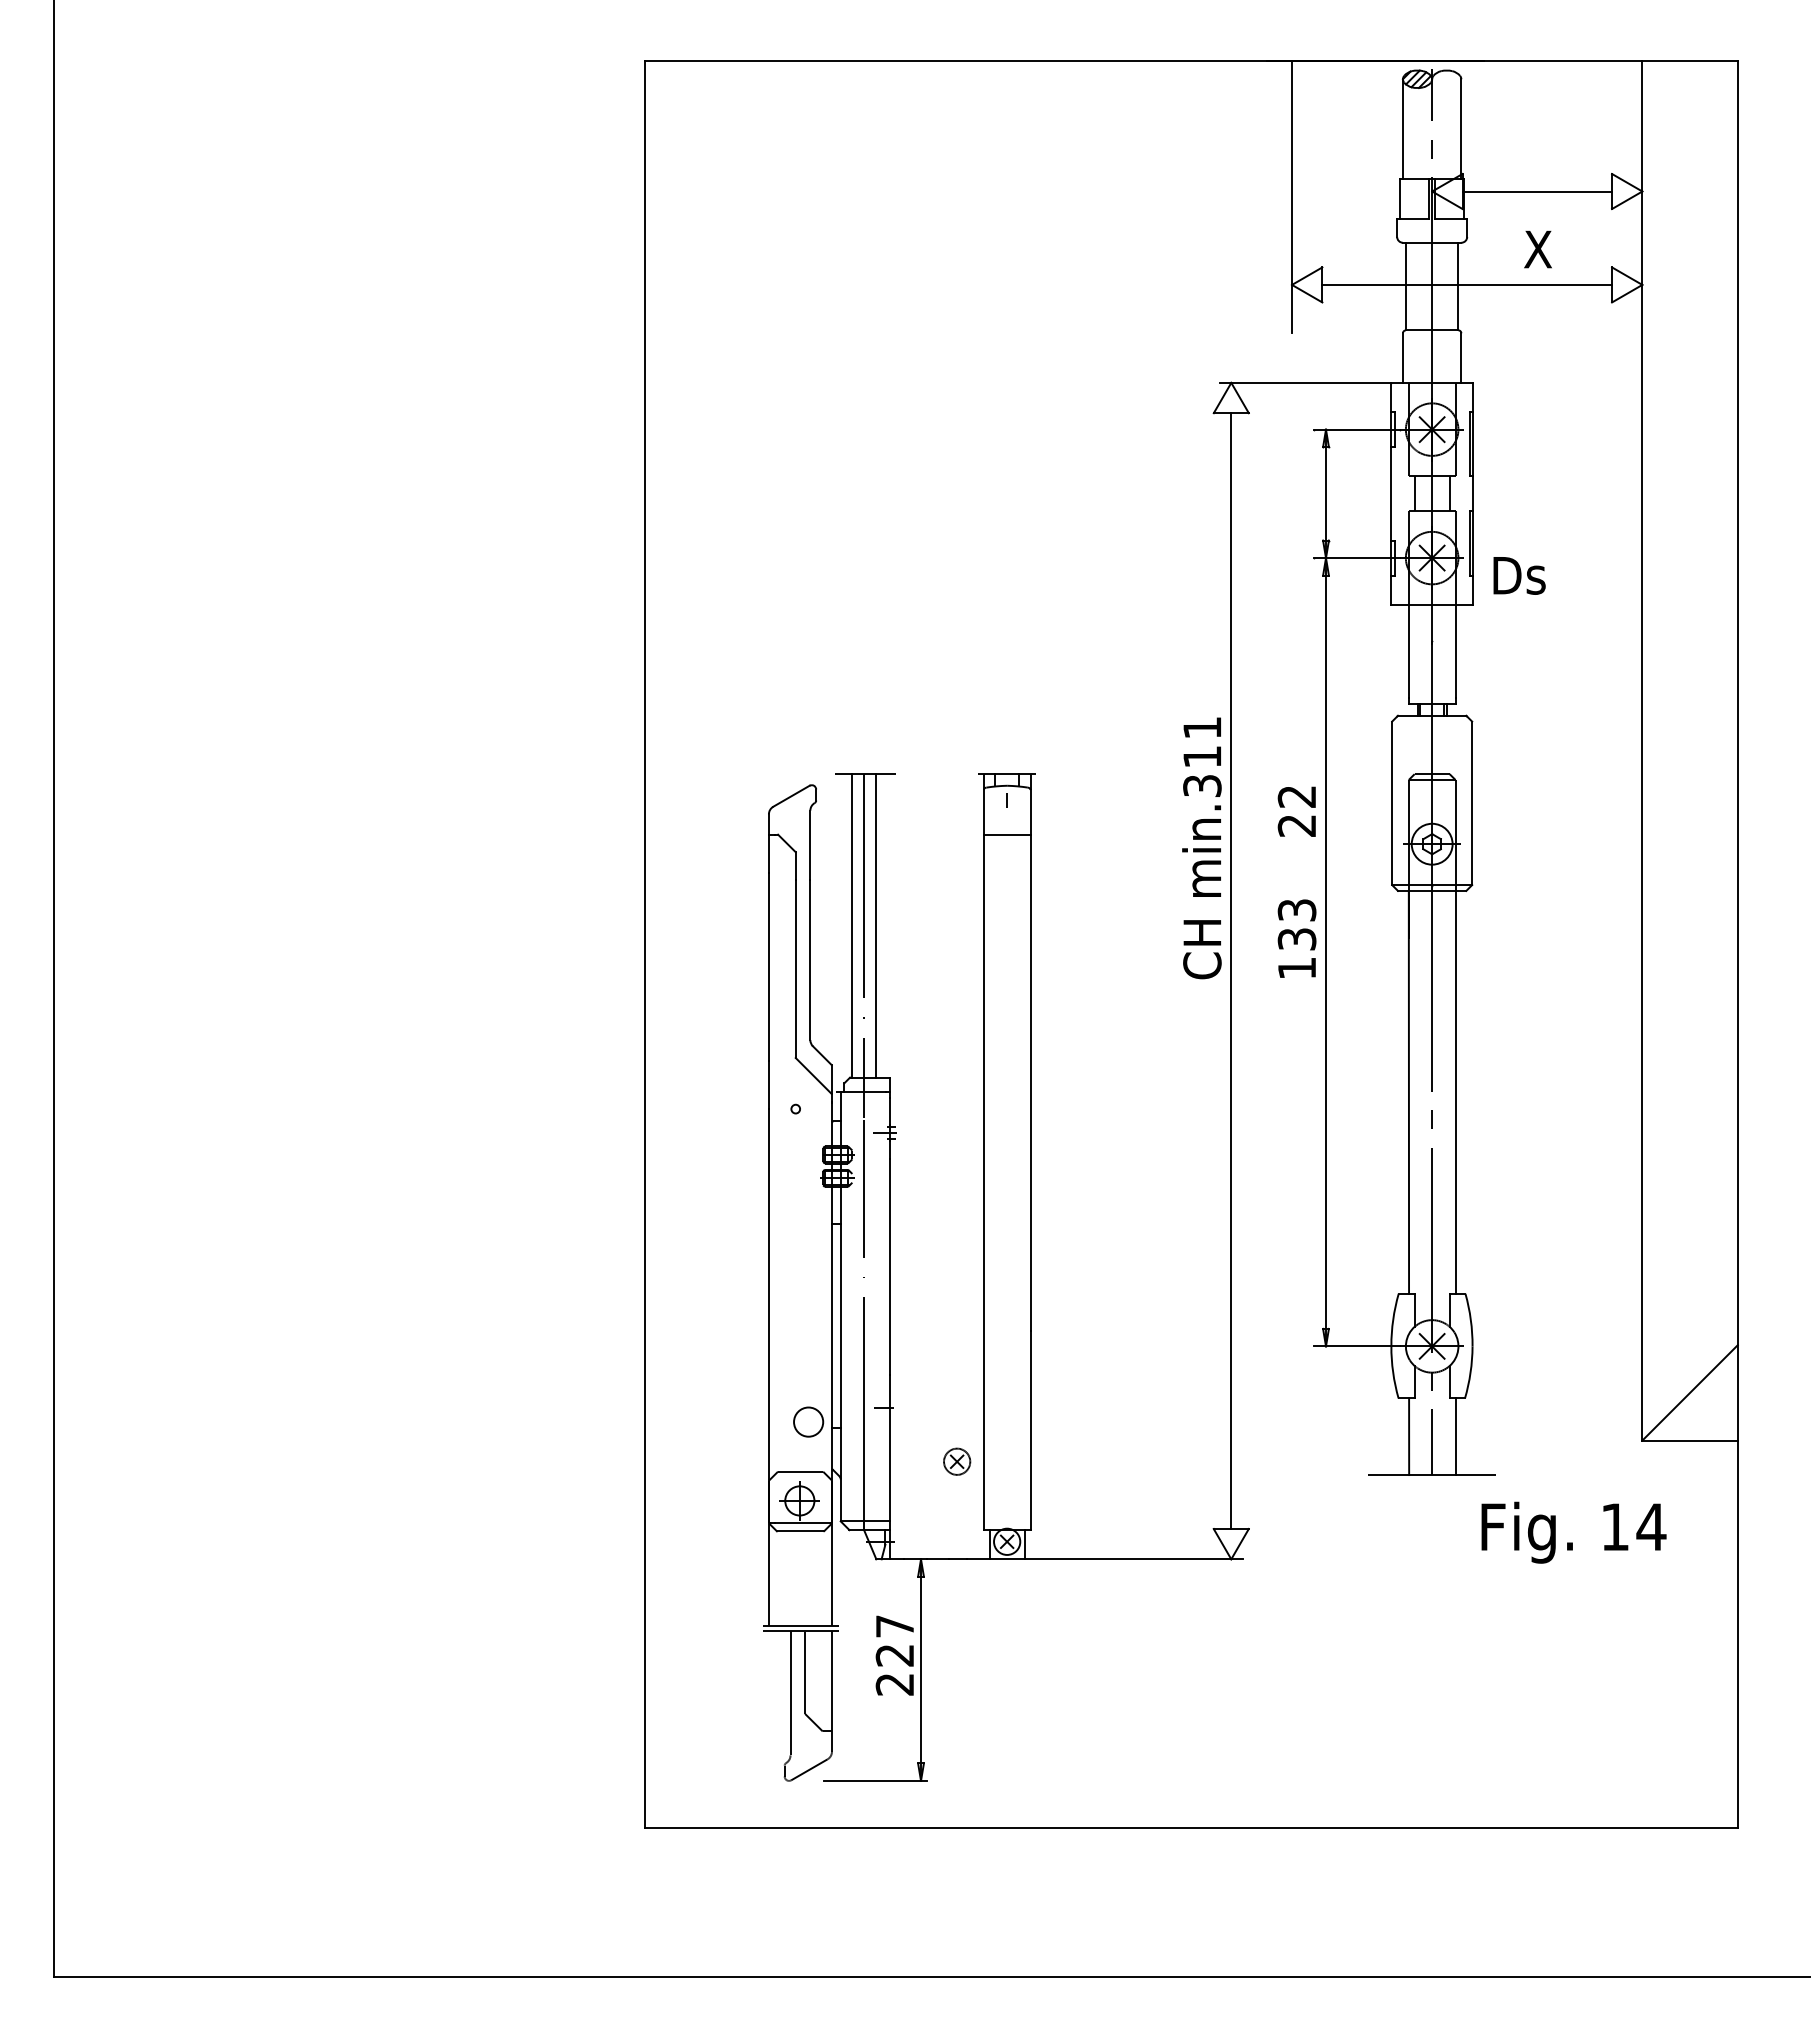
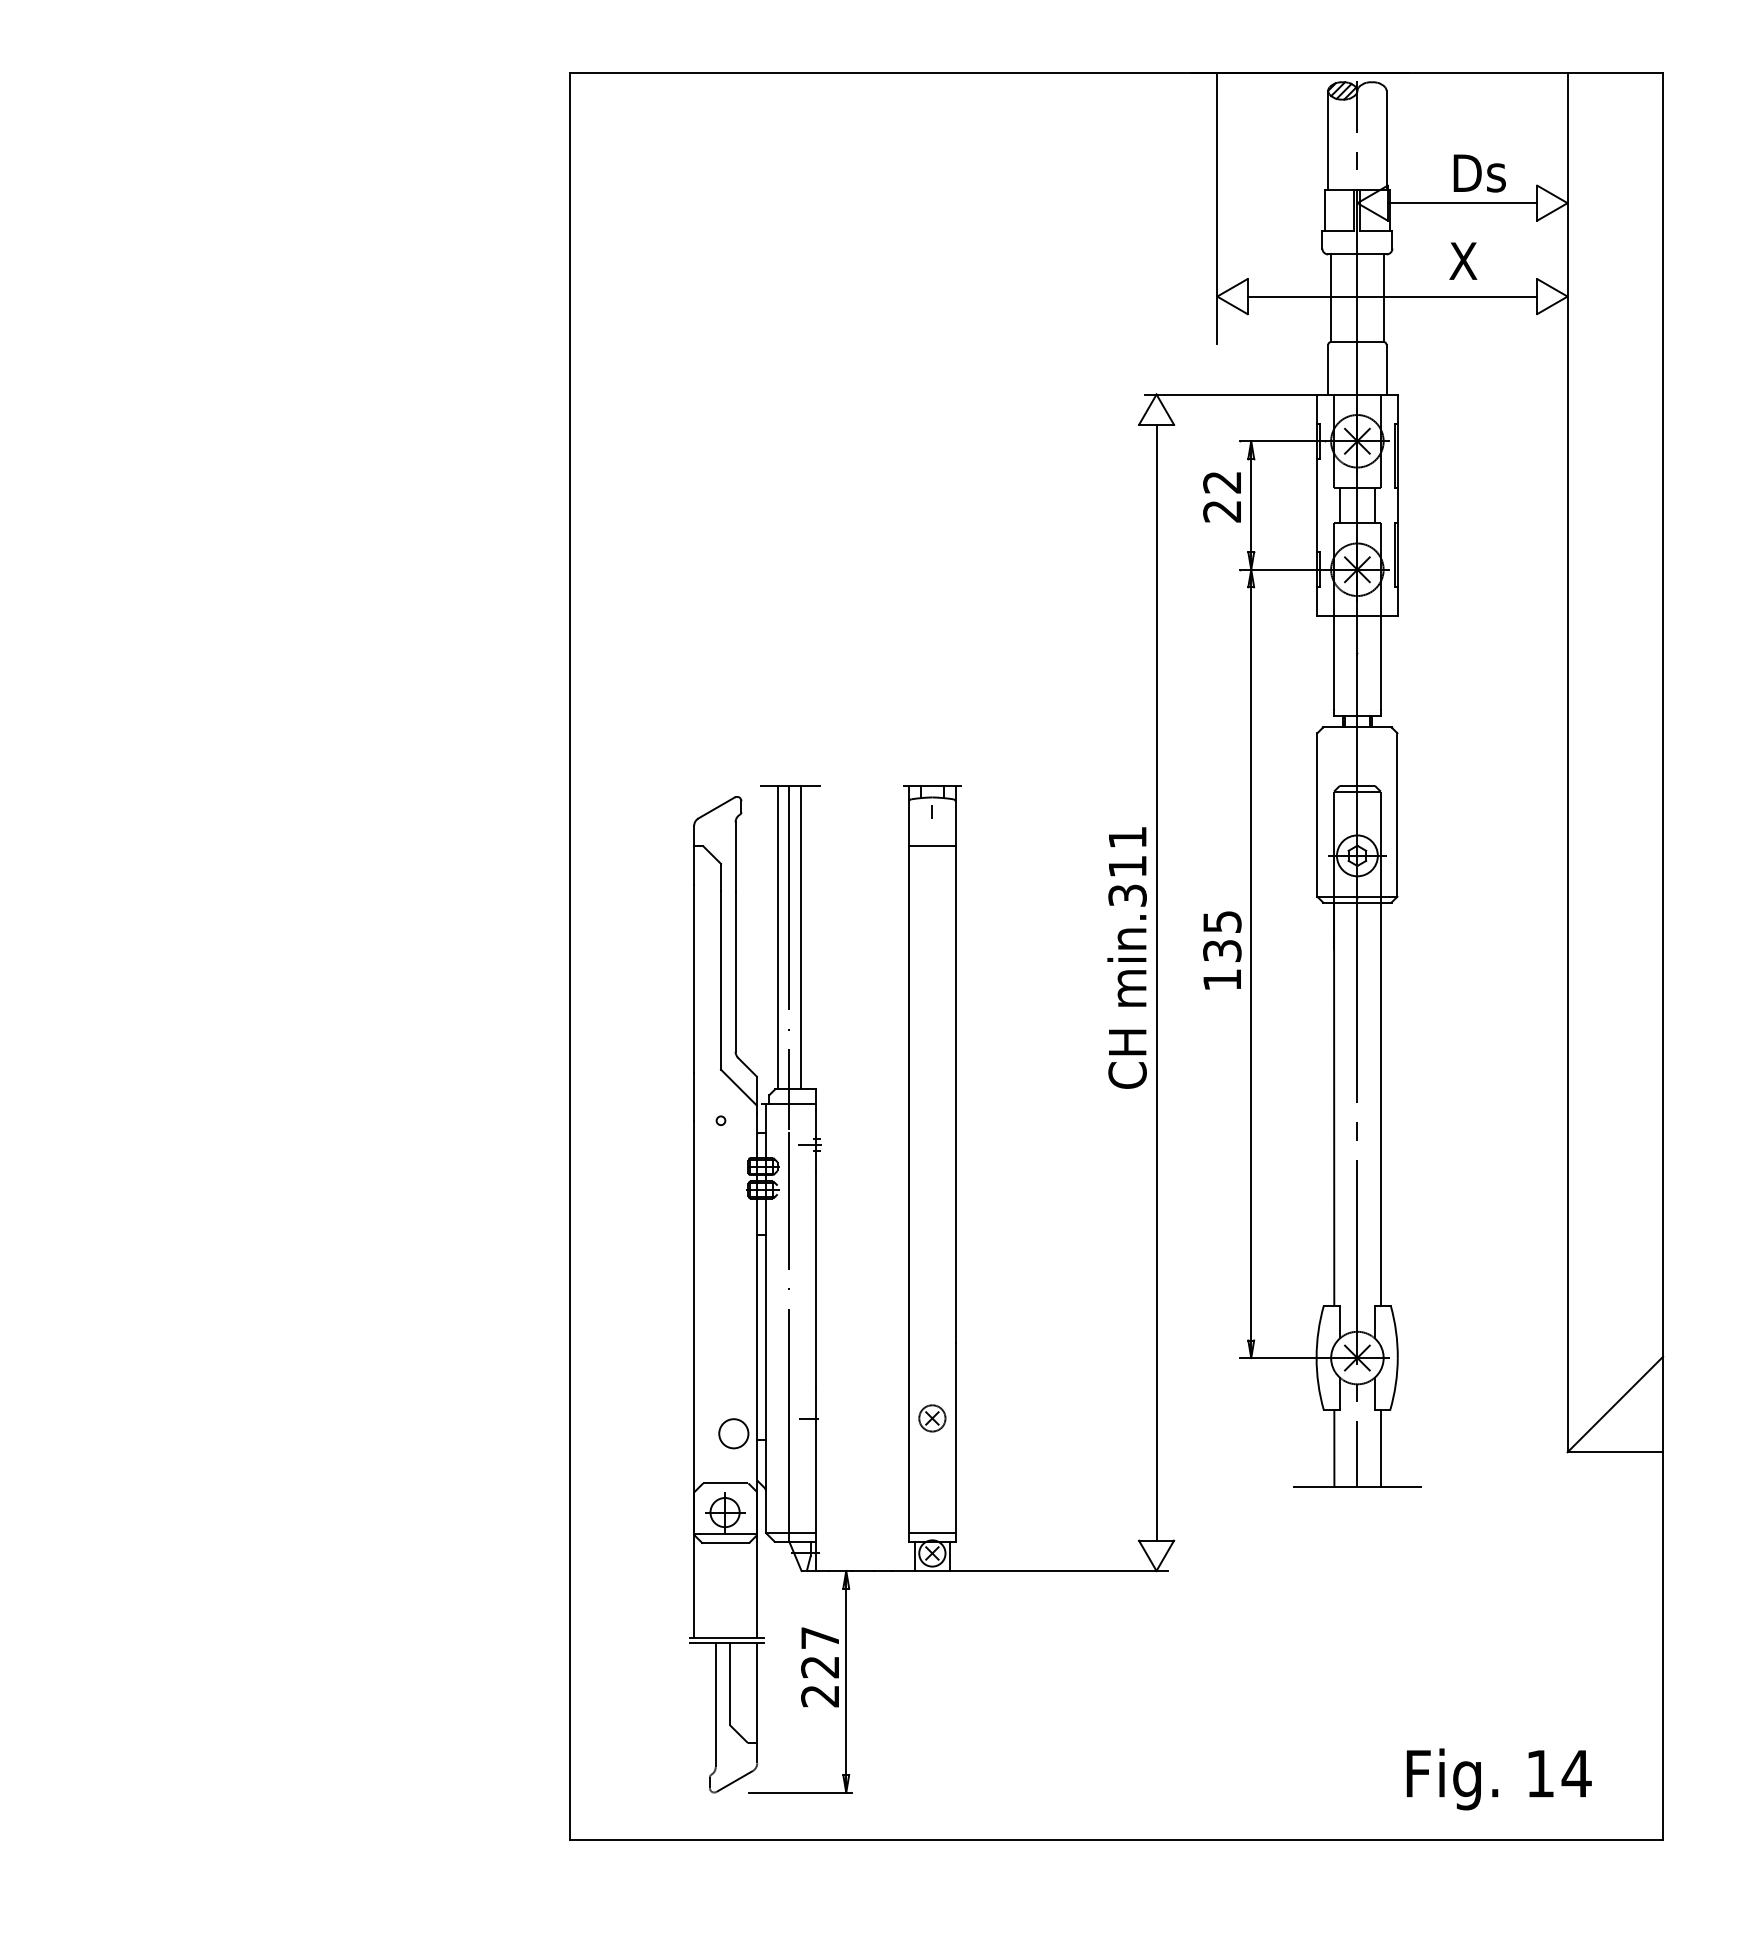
text: (1519, 575) -> (1479, 173), moved
text: (1296, 811) -> (1221, 497), moved
text: (1201, 848) -> (1126, 958), moved
text: (1296, 909) -> (1221, 921), 133 -> 135
part: (957, 1461) -> (932, 1418), moved
line: (1006, 1521) -> (931, 1533), added
text: (1573, 1532) -> (1498, 1779), moved

